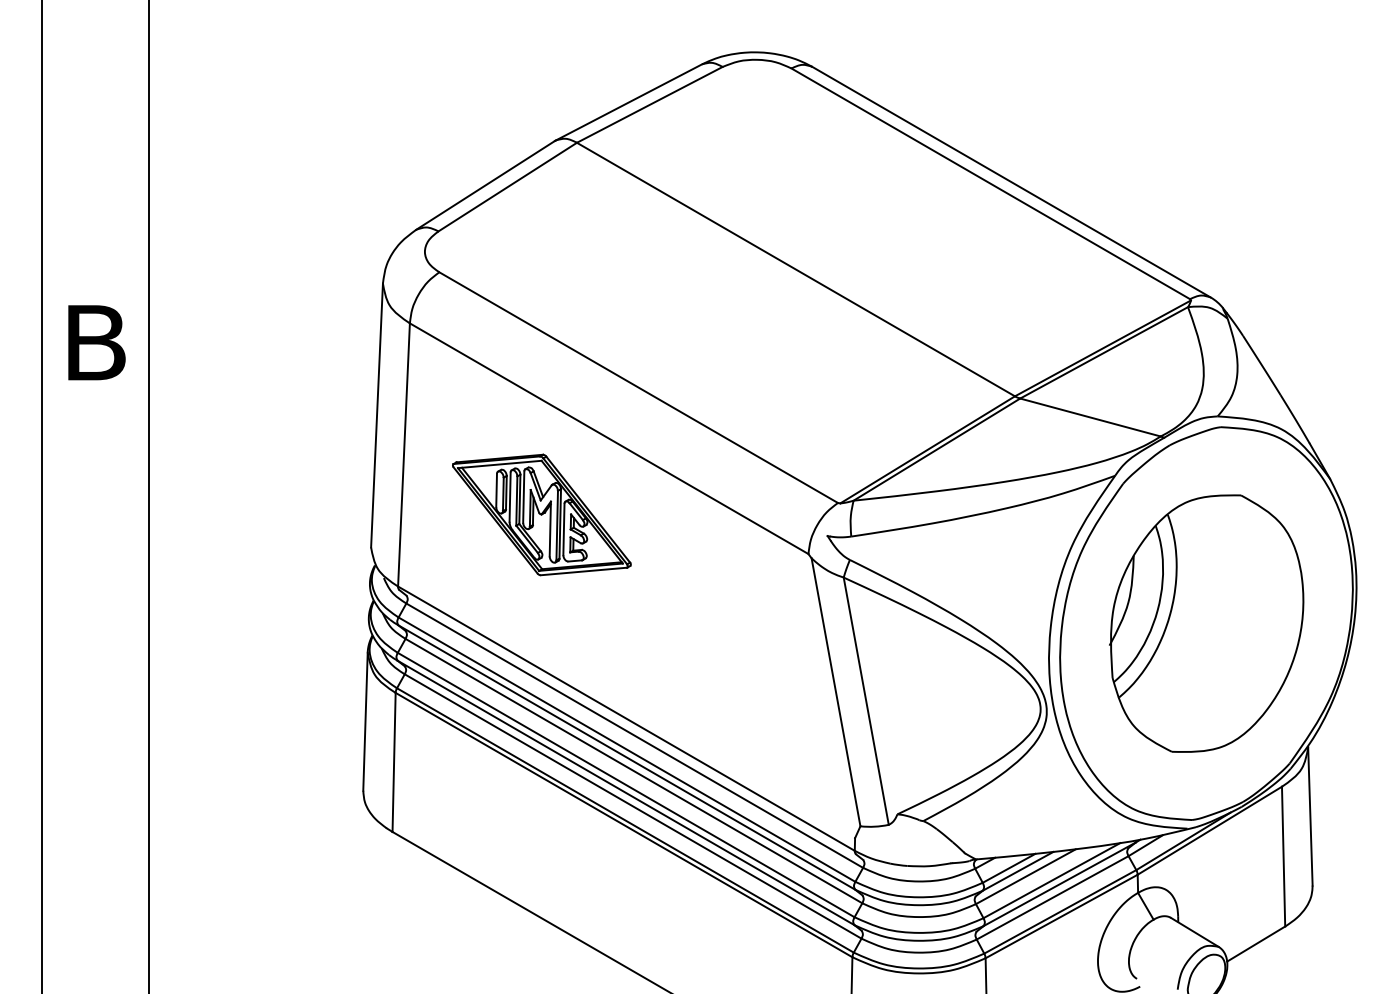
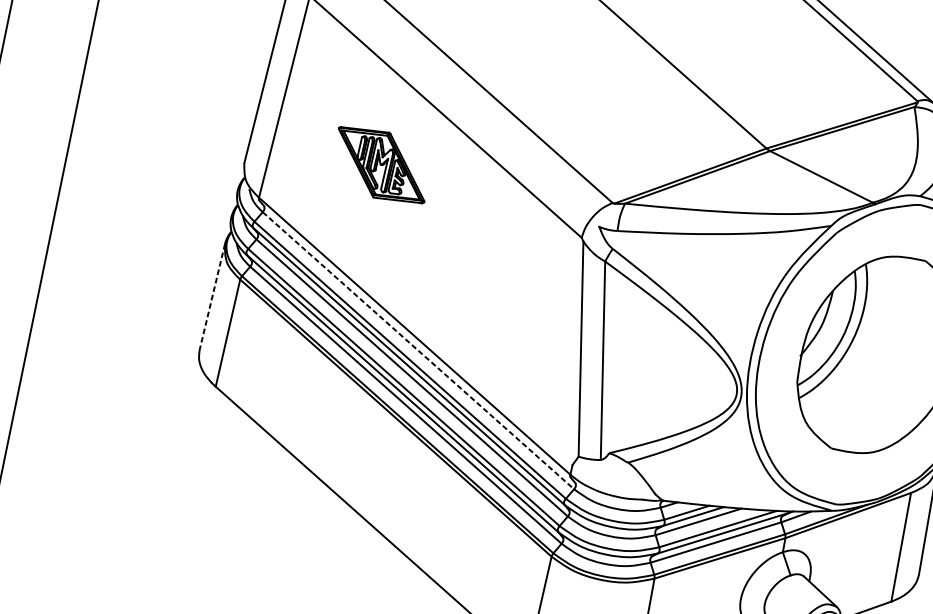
part: (541, 514) -> (381, 164), size x0.7
line: (365, 721) -> (212, 296), solid -> dashed
line: (634, 735) -> (418, 350), solid -> dashed

